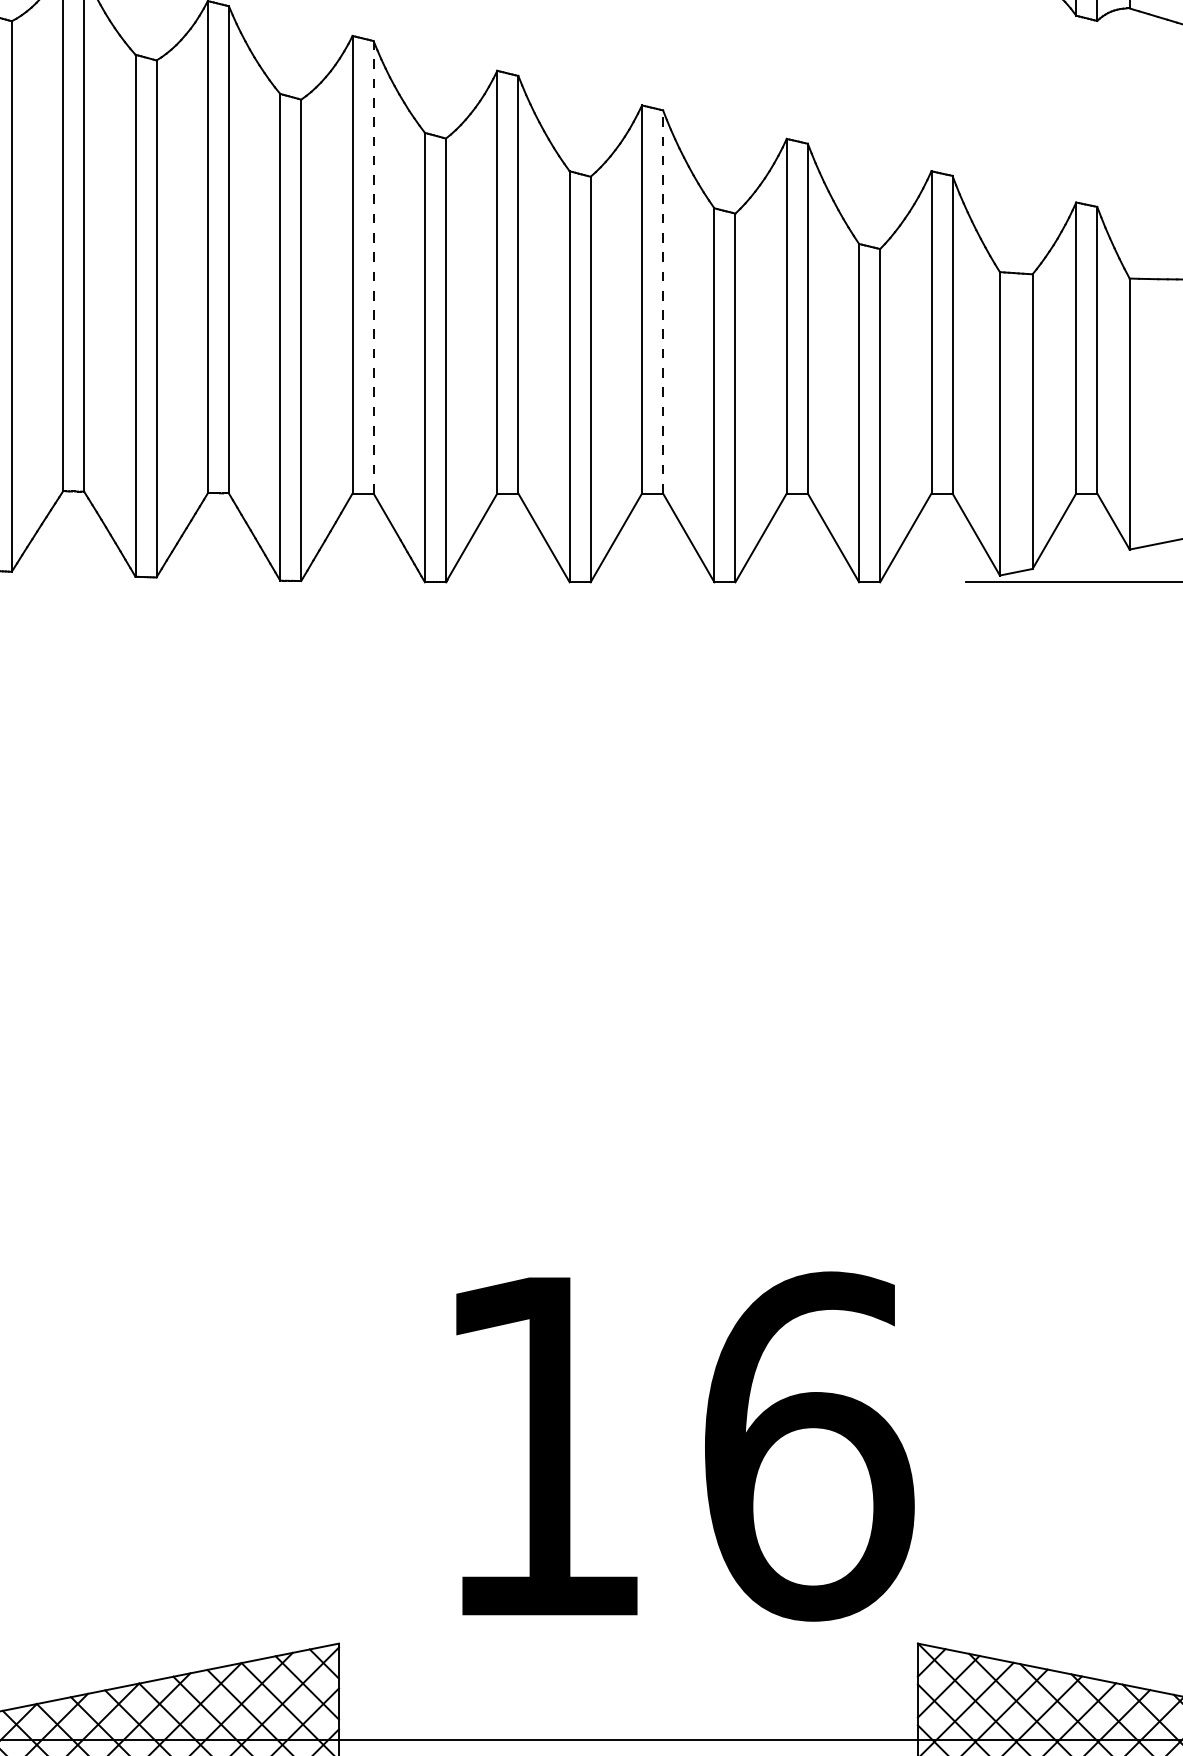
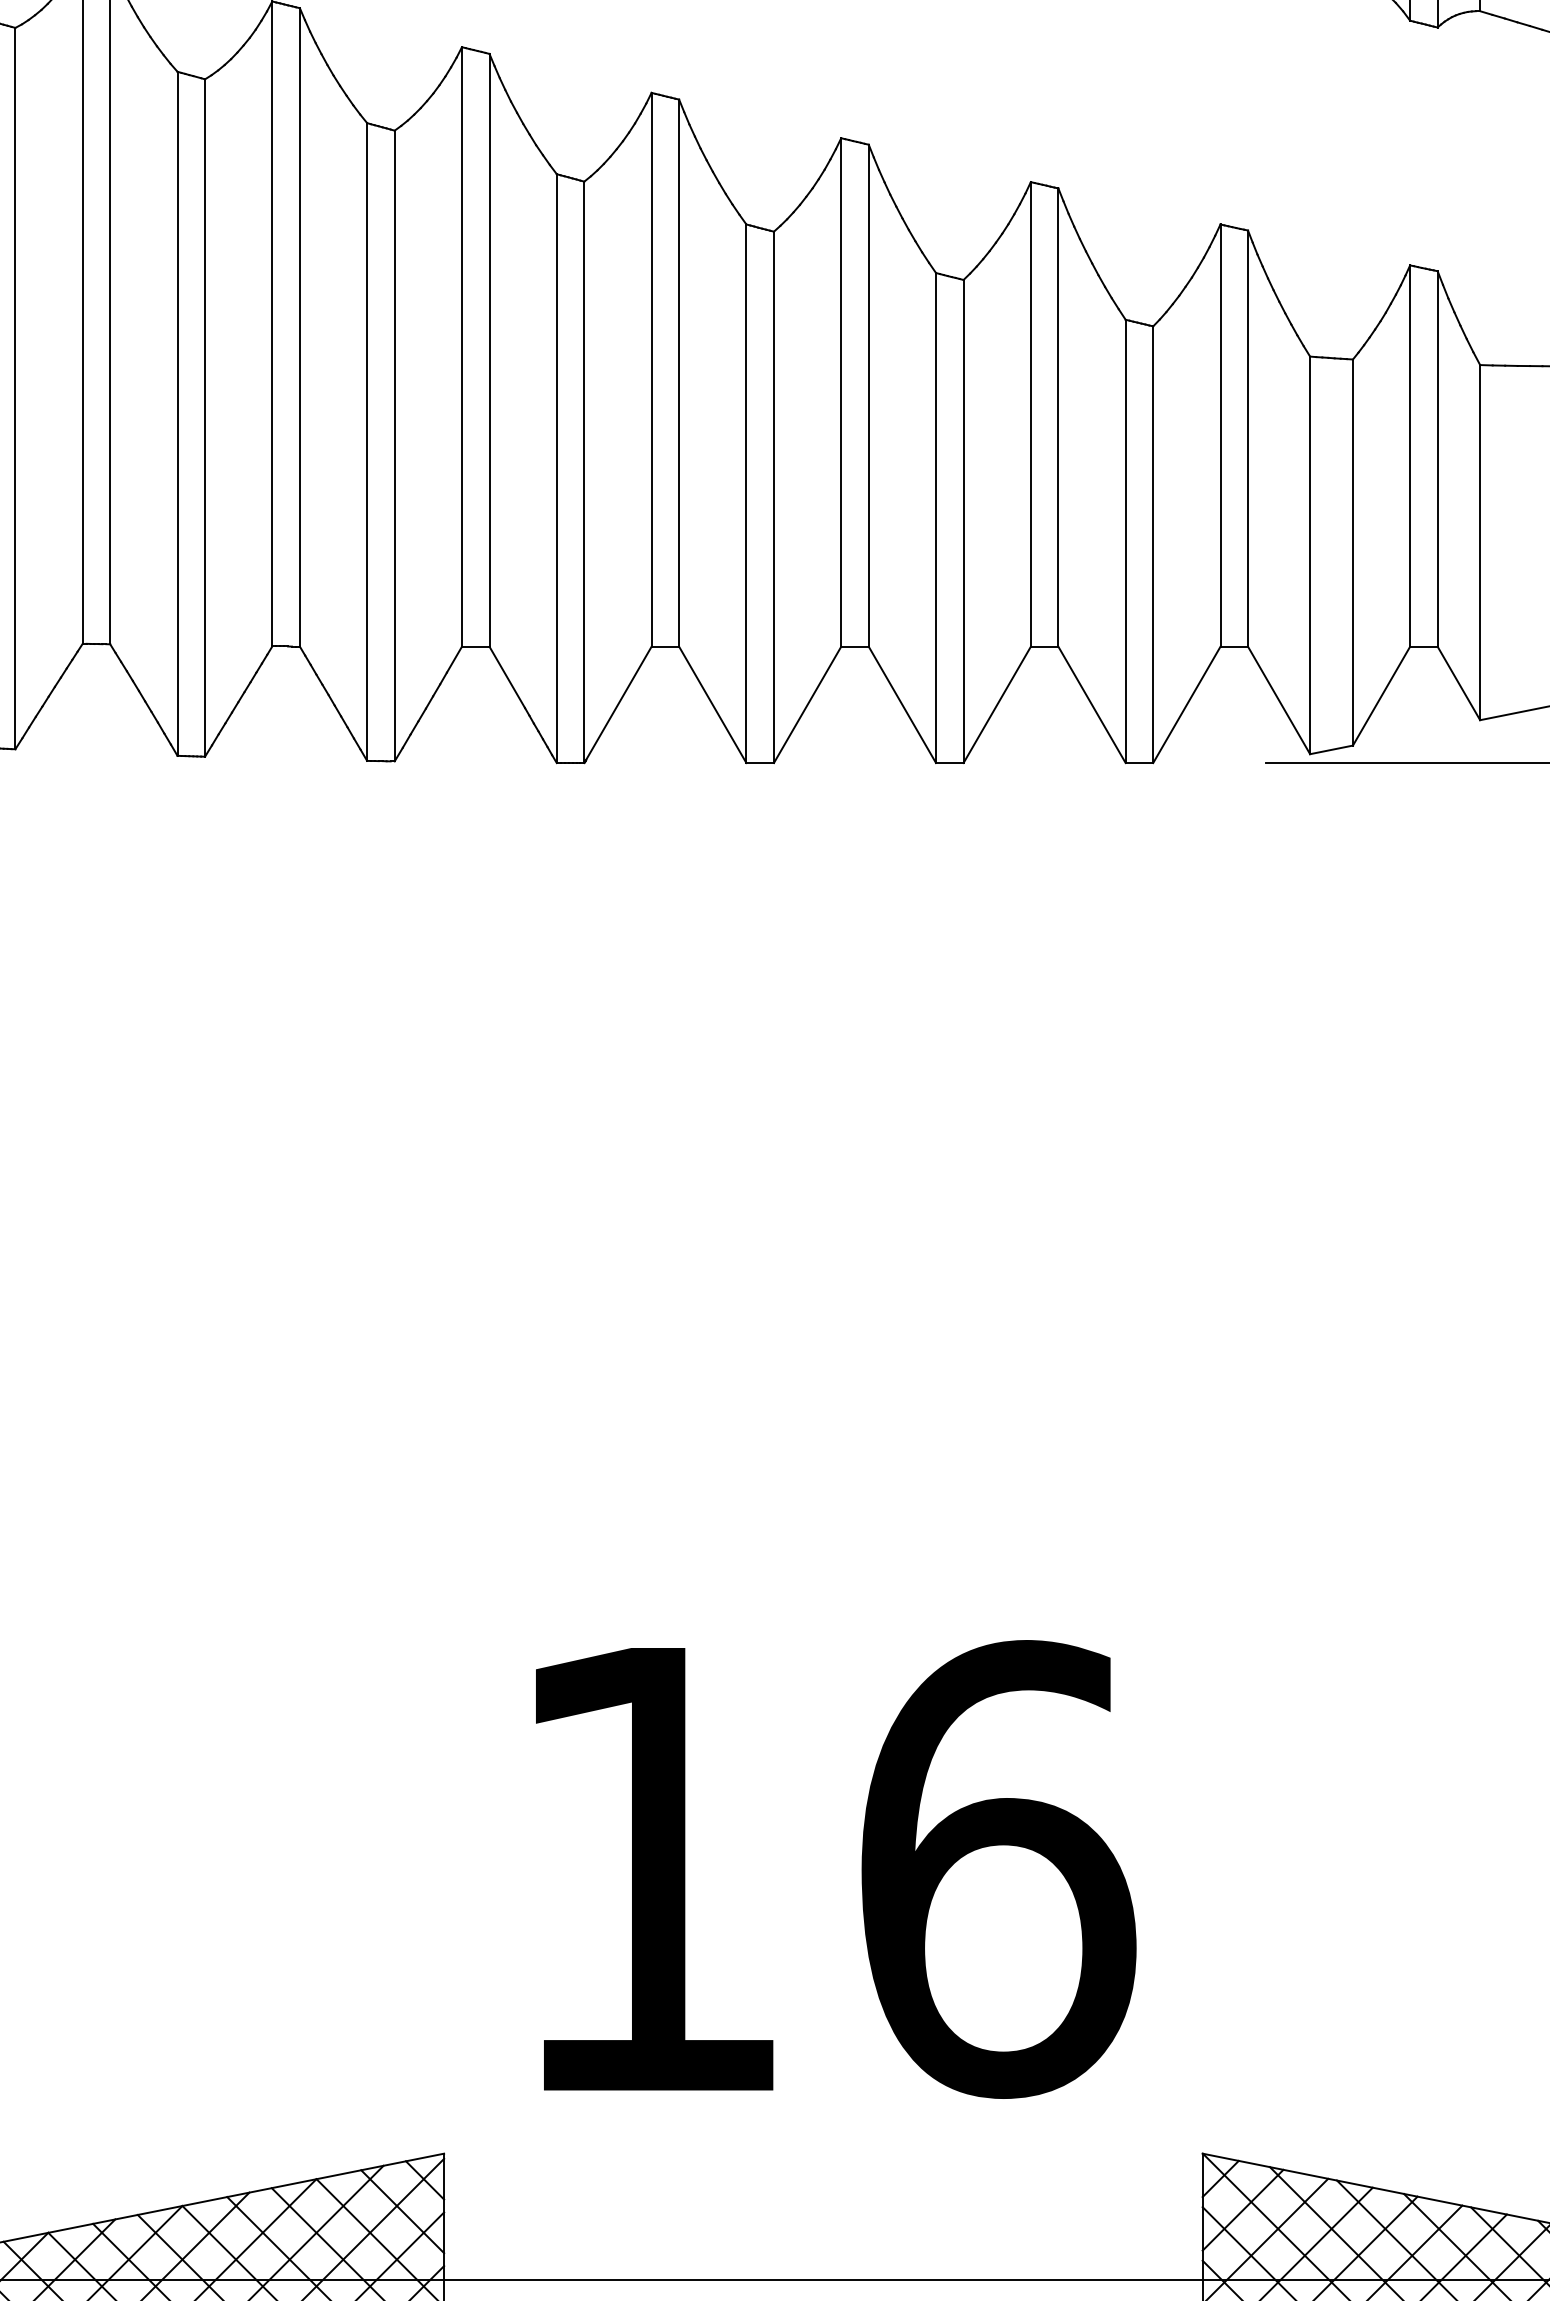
line: (373, 266) -> (489, 349), dashed -> solid
line: (662, 301) -> (868, 395), dashed -> solid
text: (685, 1446) -> (836, 1869), moved

